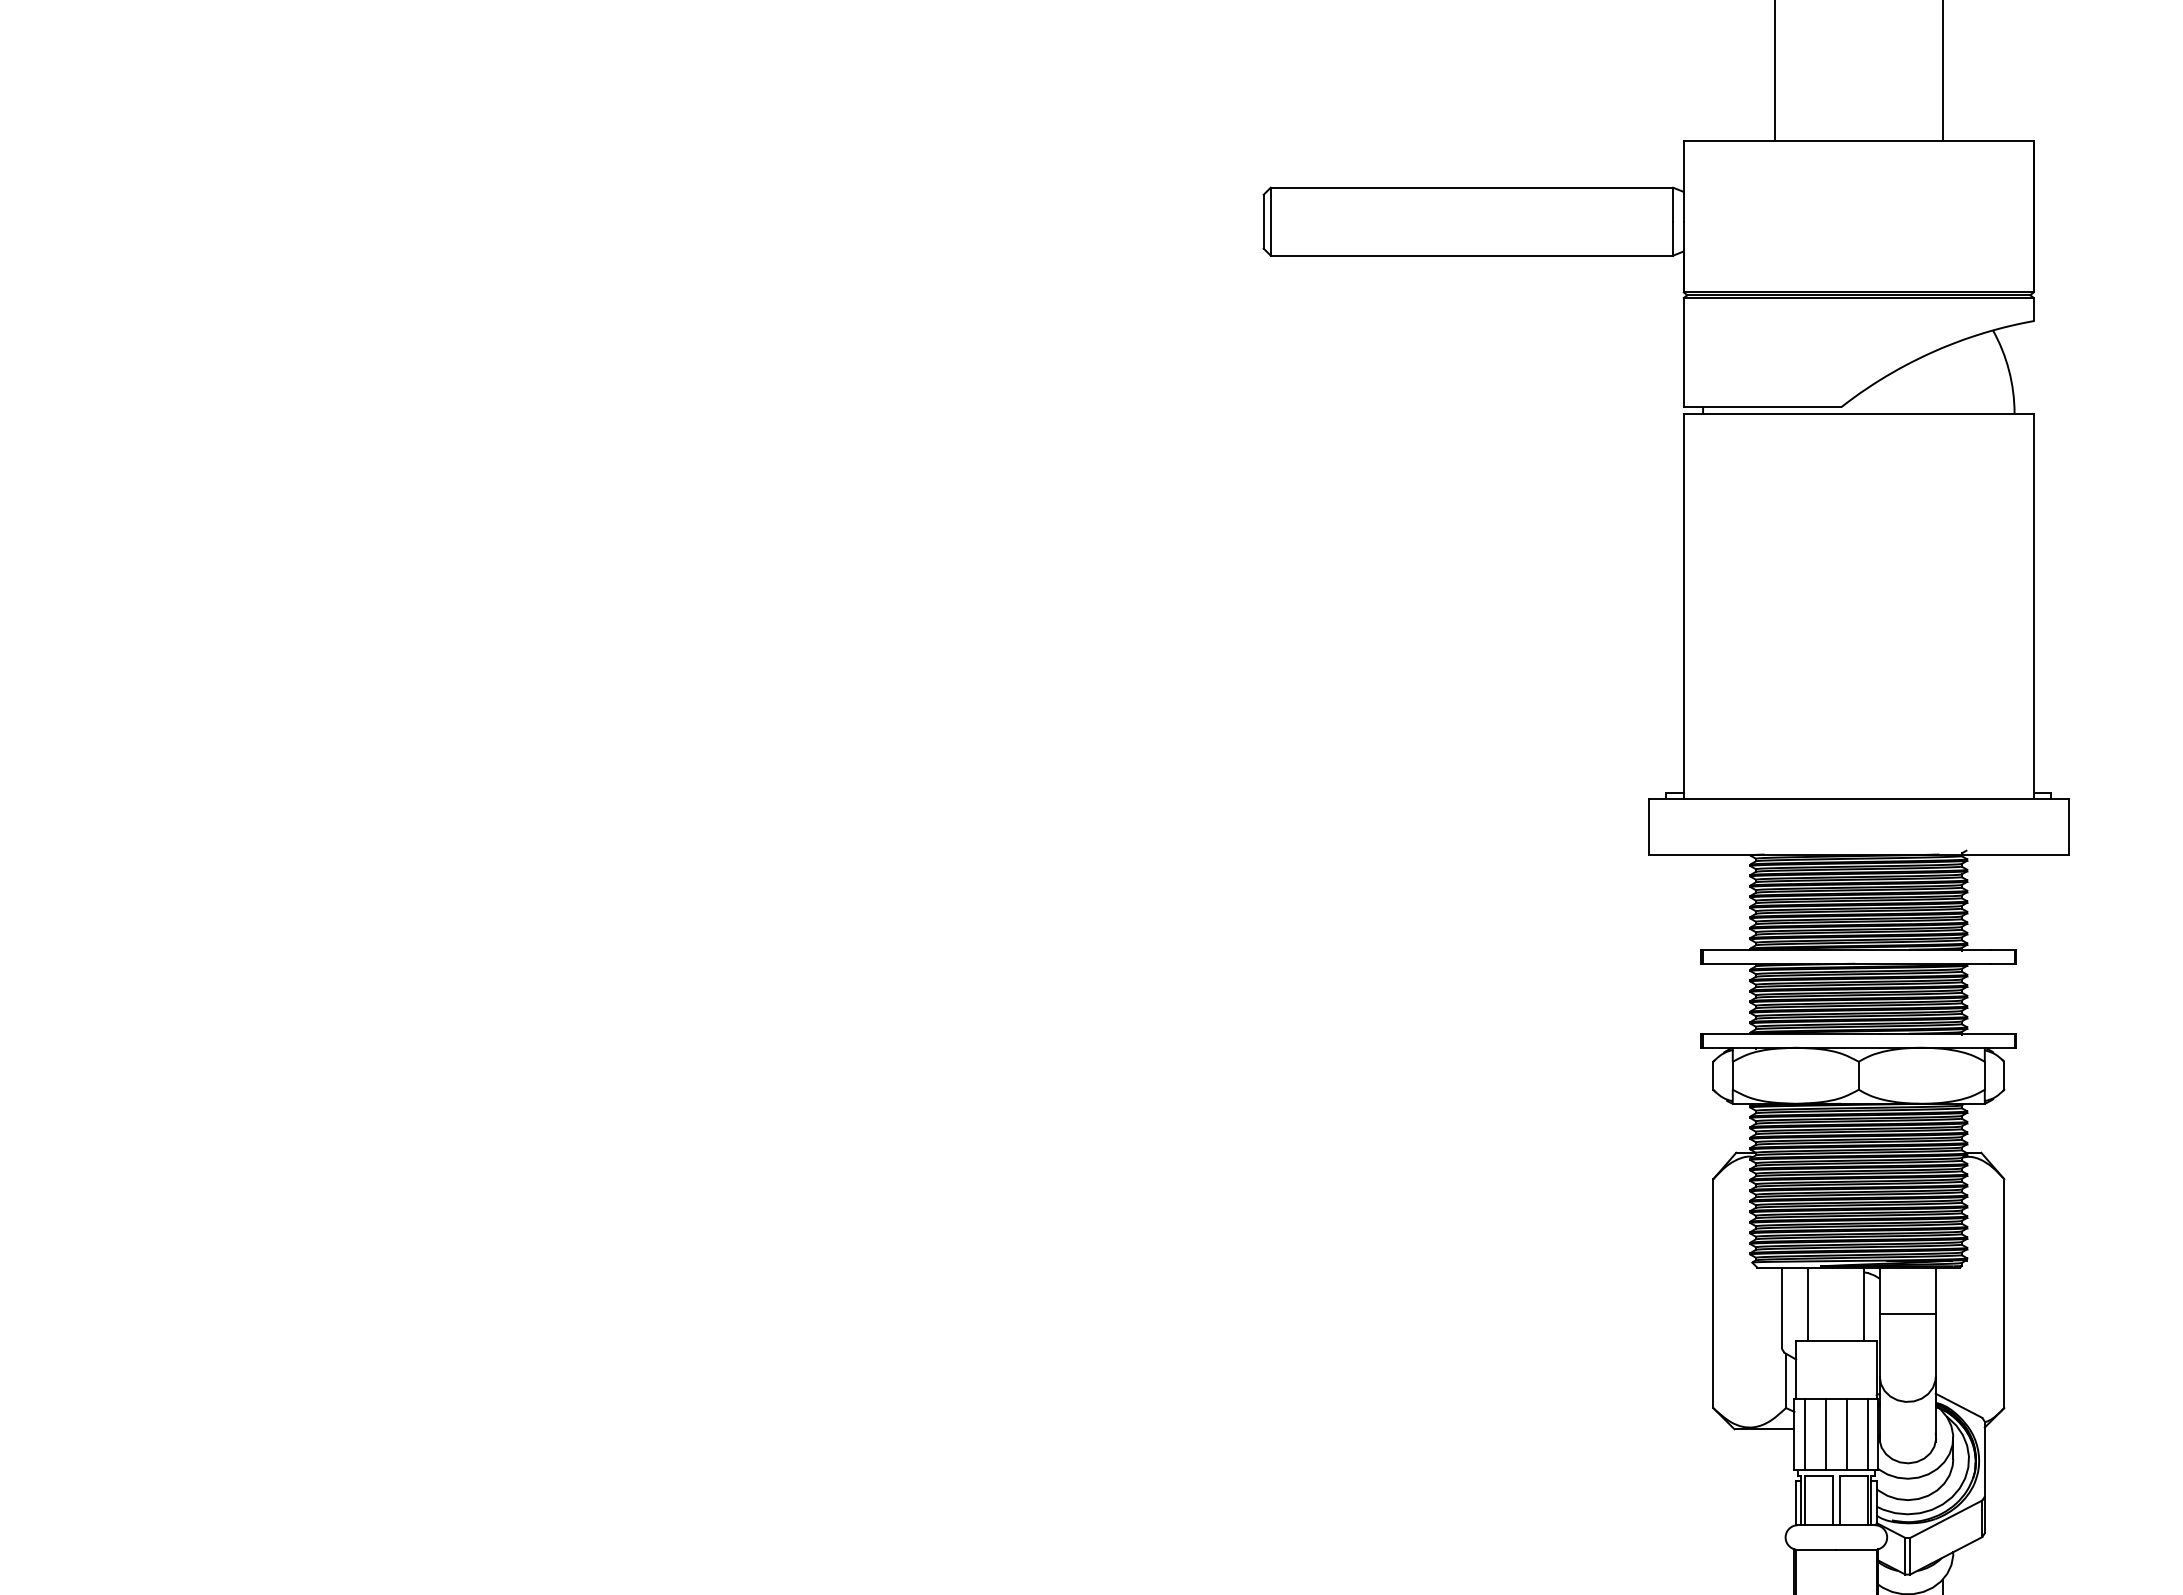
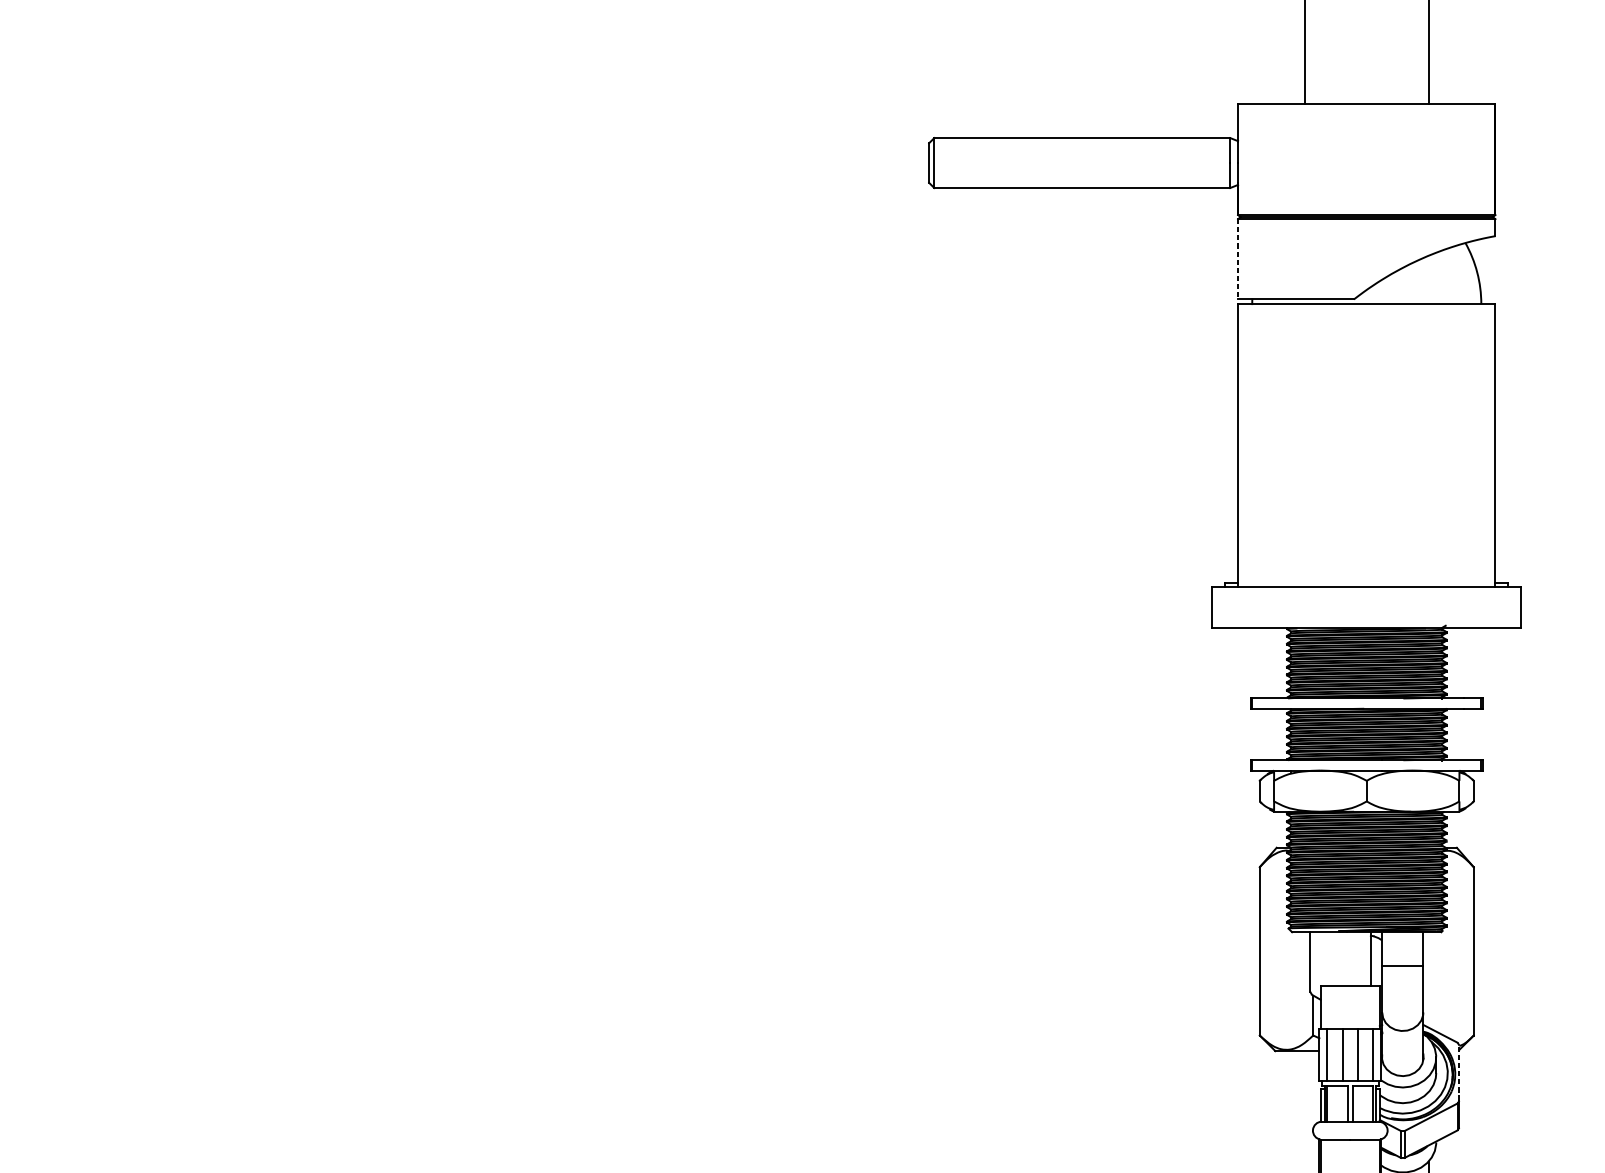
line: (1683, 352) -> (1237, 259), solid -> dashed
line: (1808, 1304) -> (1329, 959), removed
line: (1984, 1458) -> (1459, 1072), solid -> dashed

